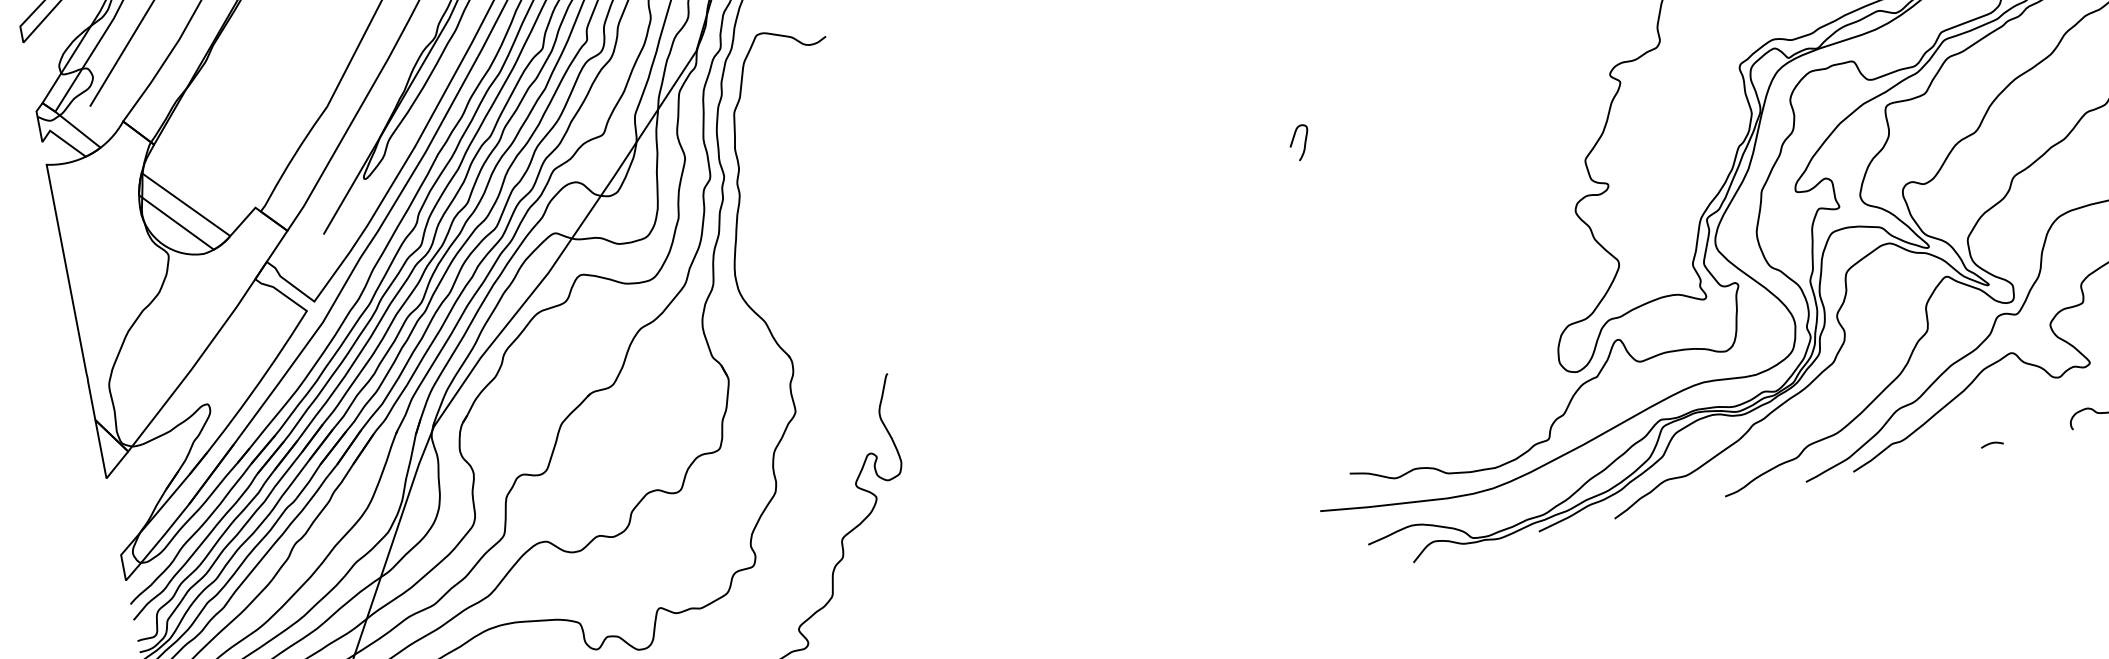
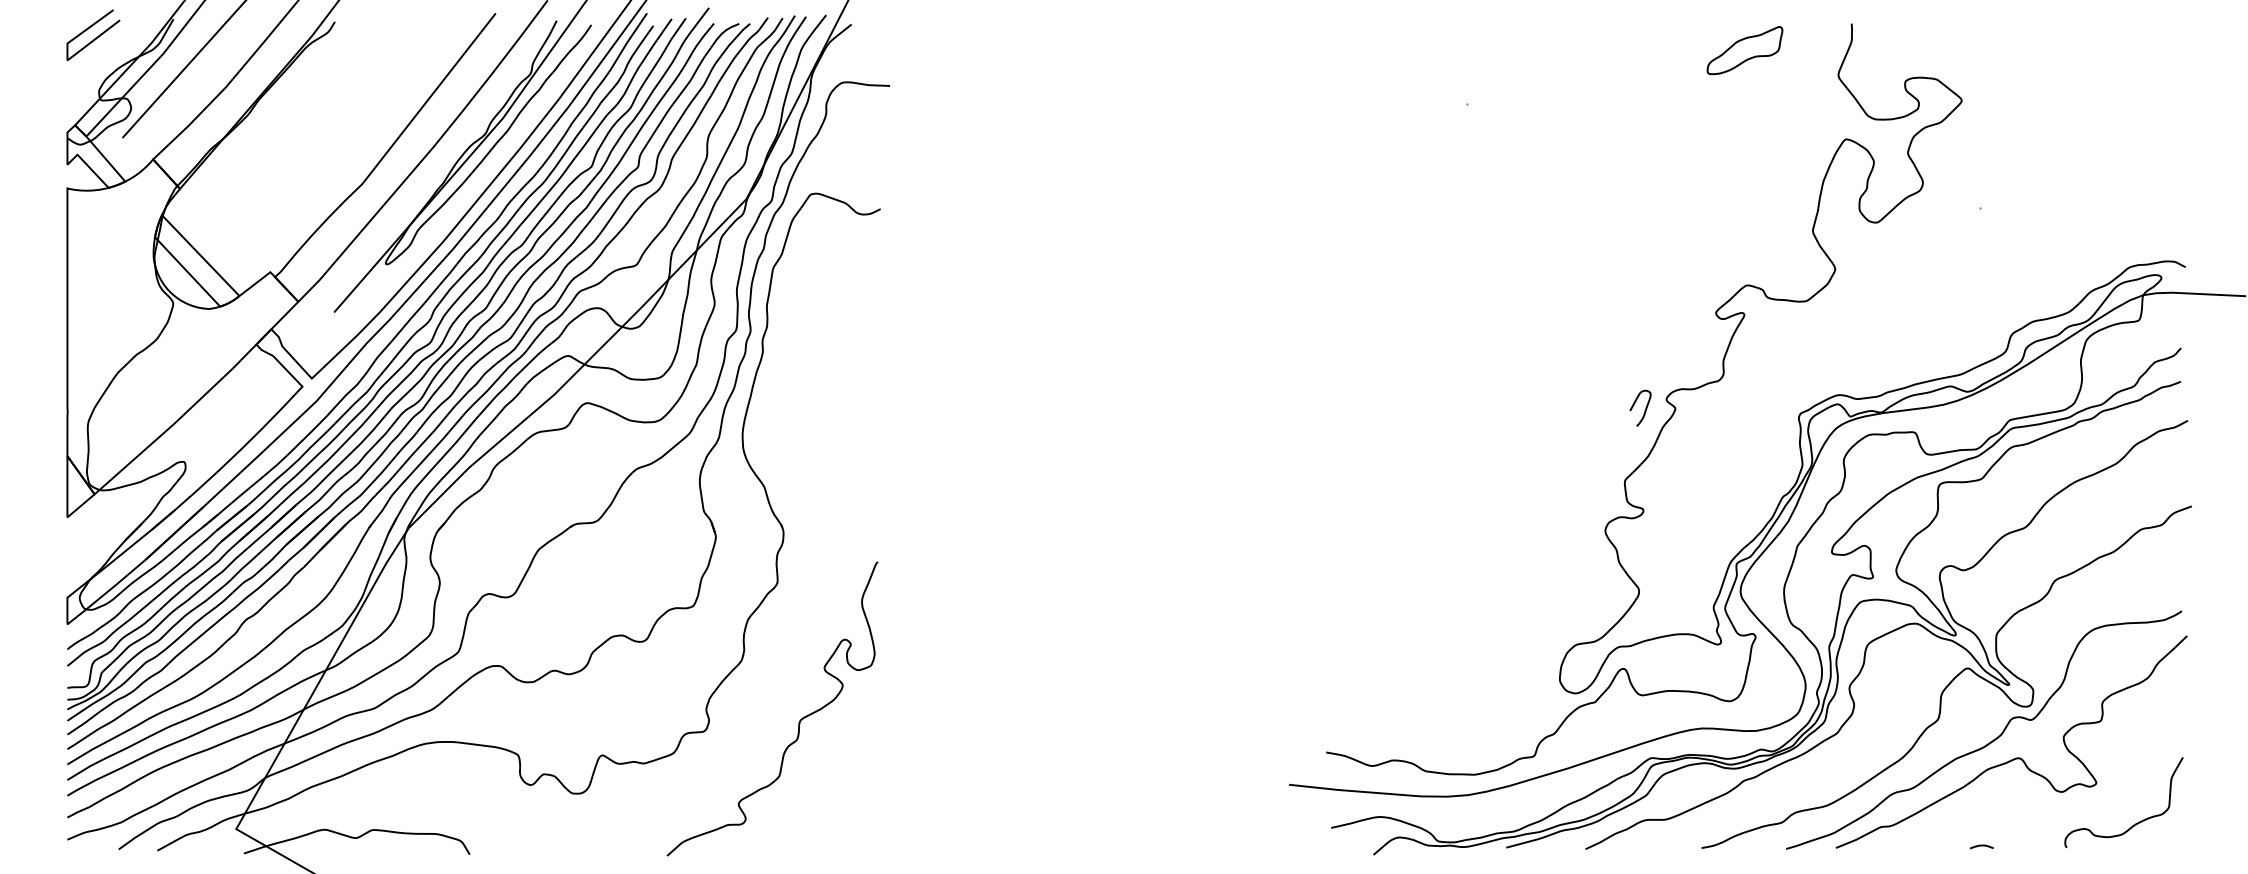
curve: (1304, 141) -> (1645, 407), moved

